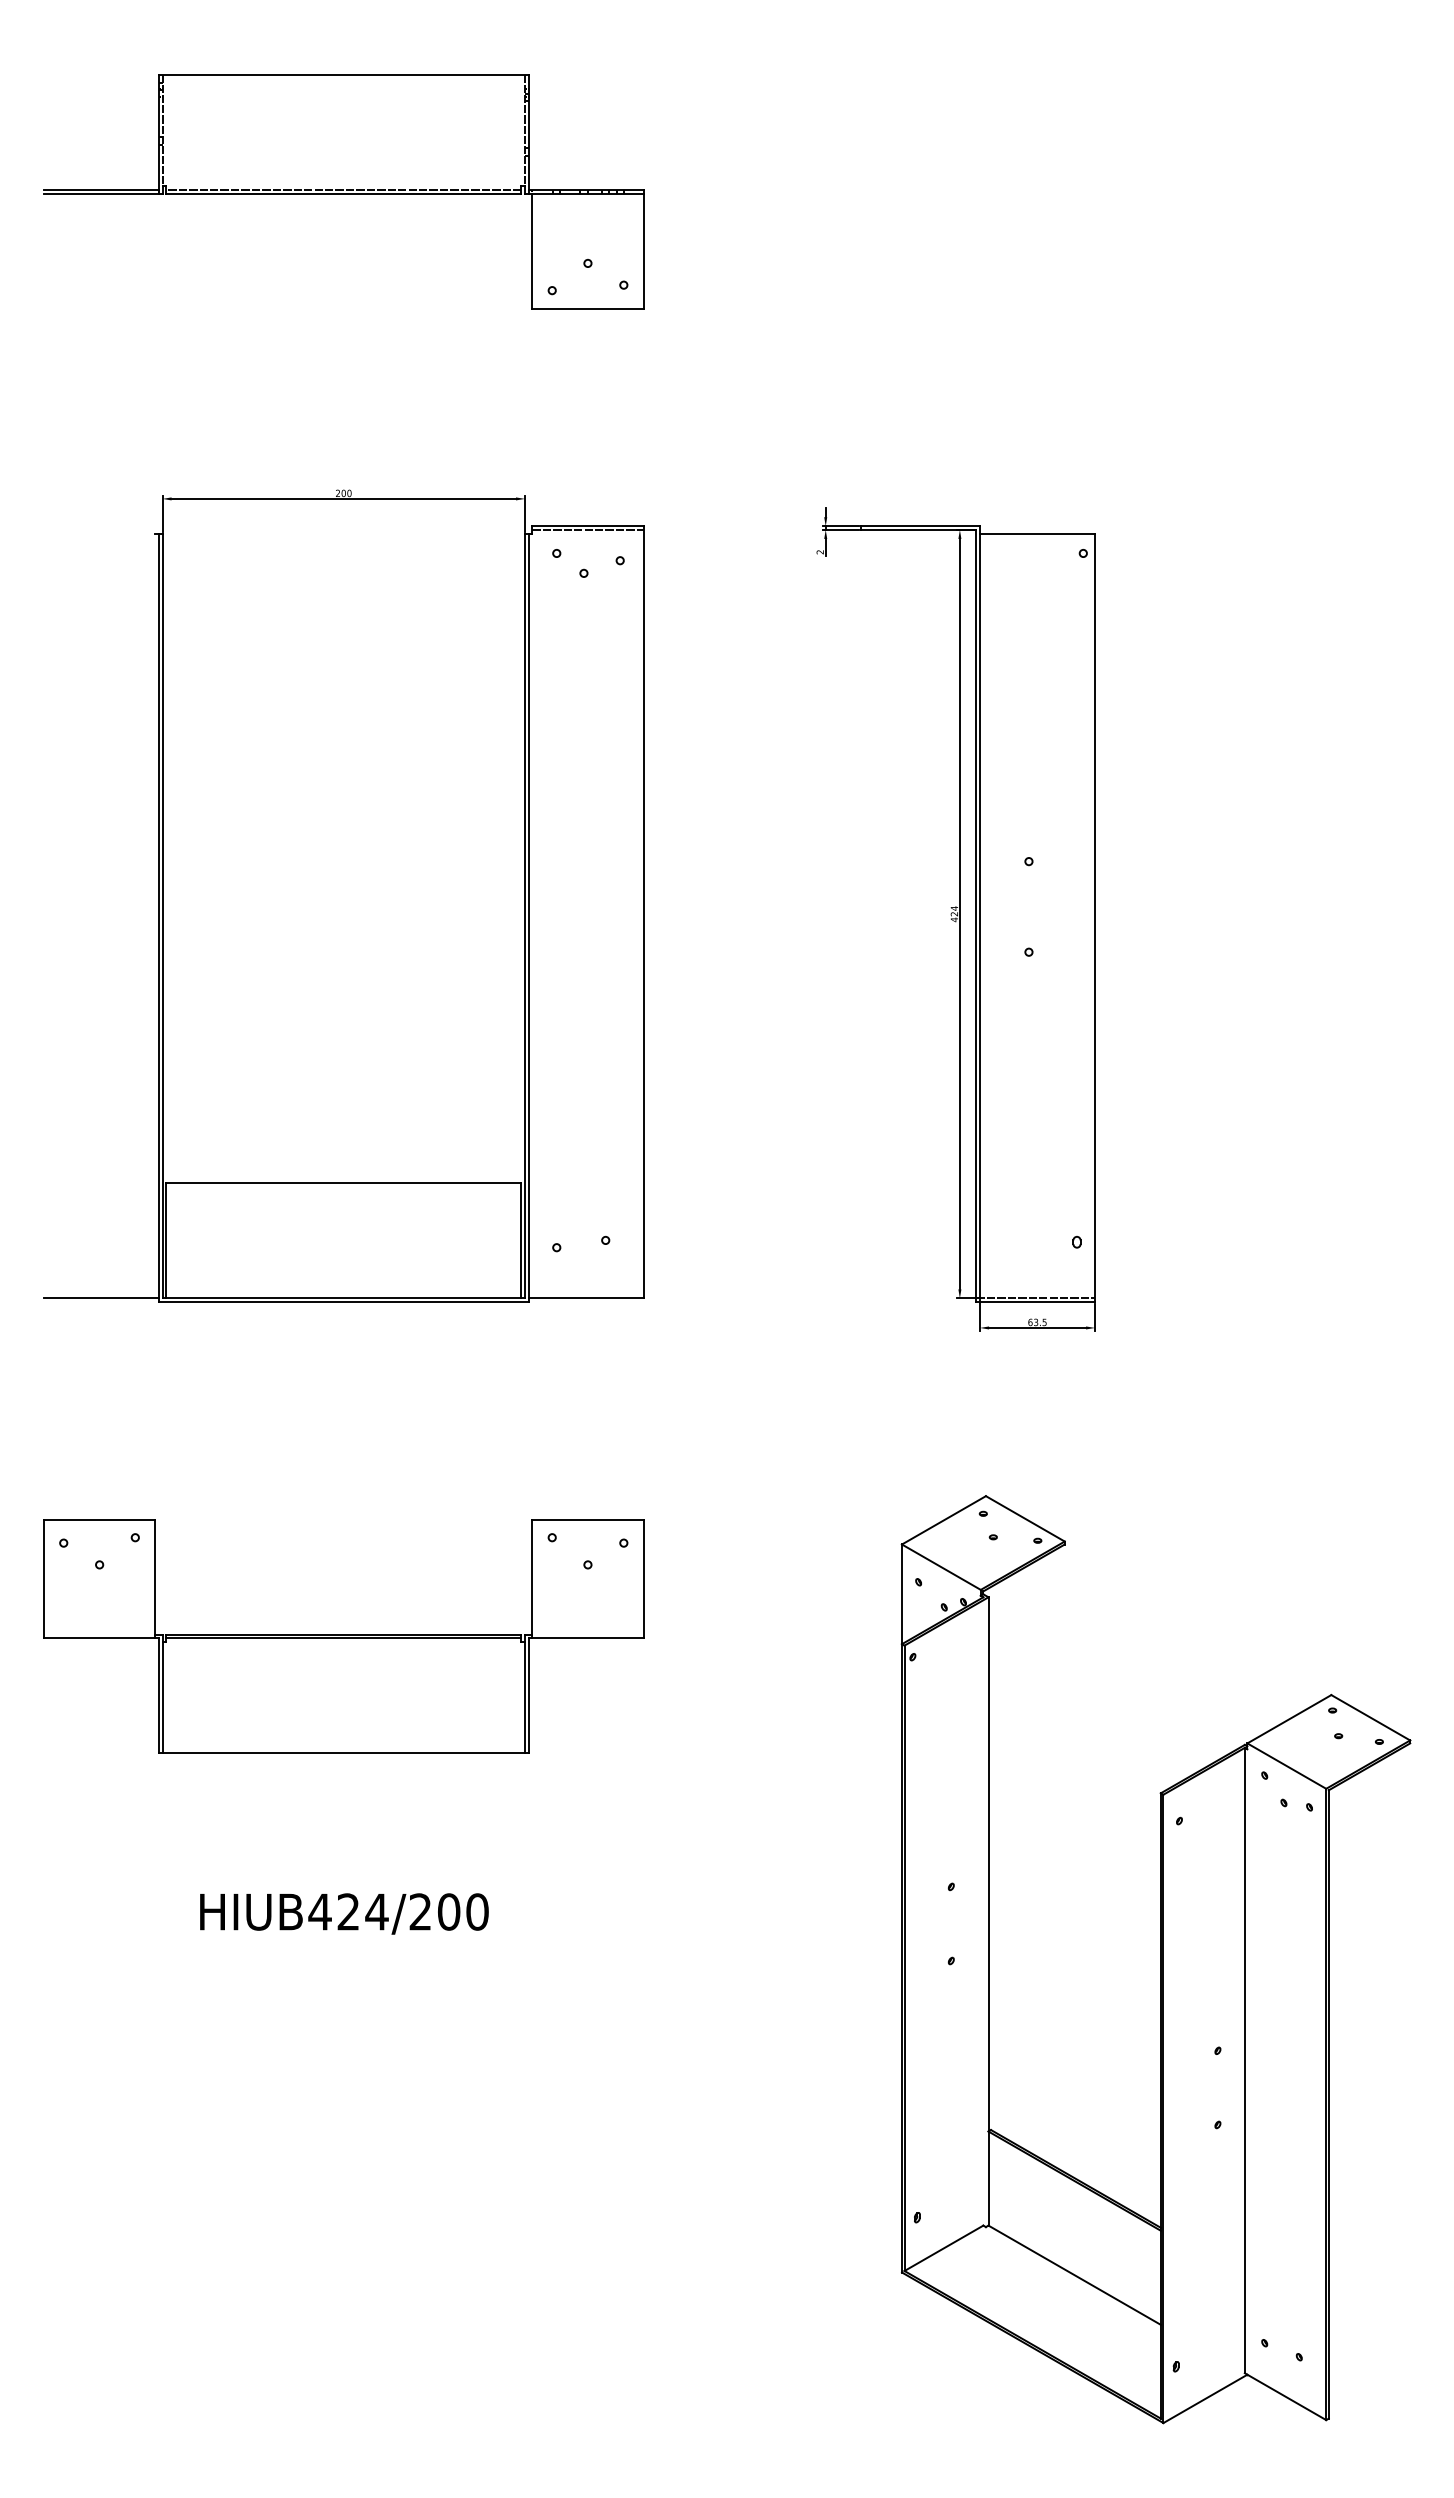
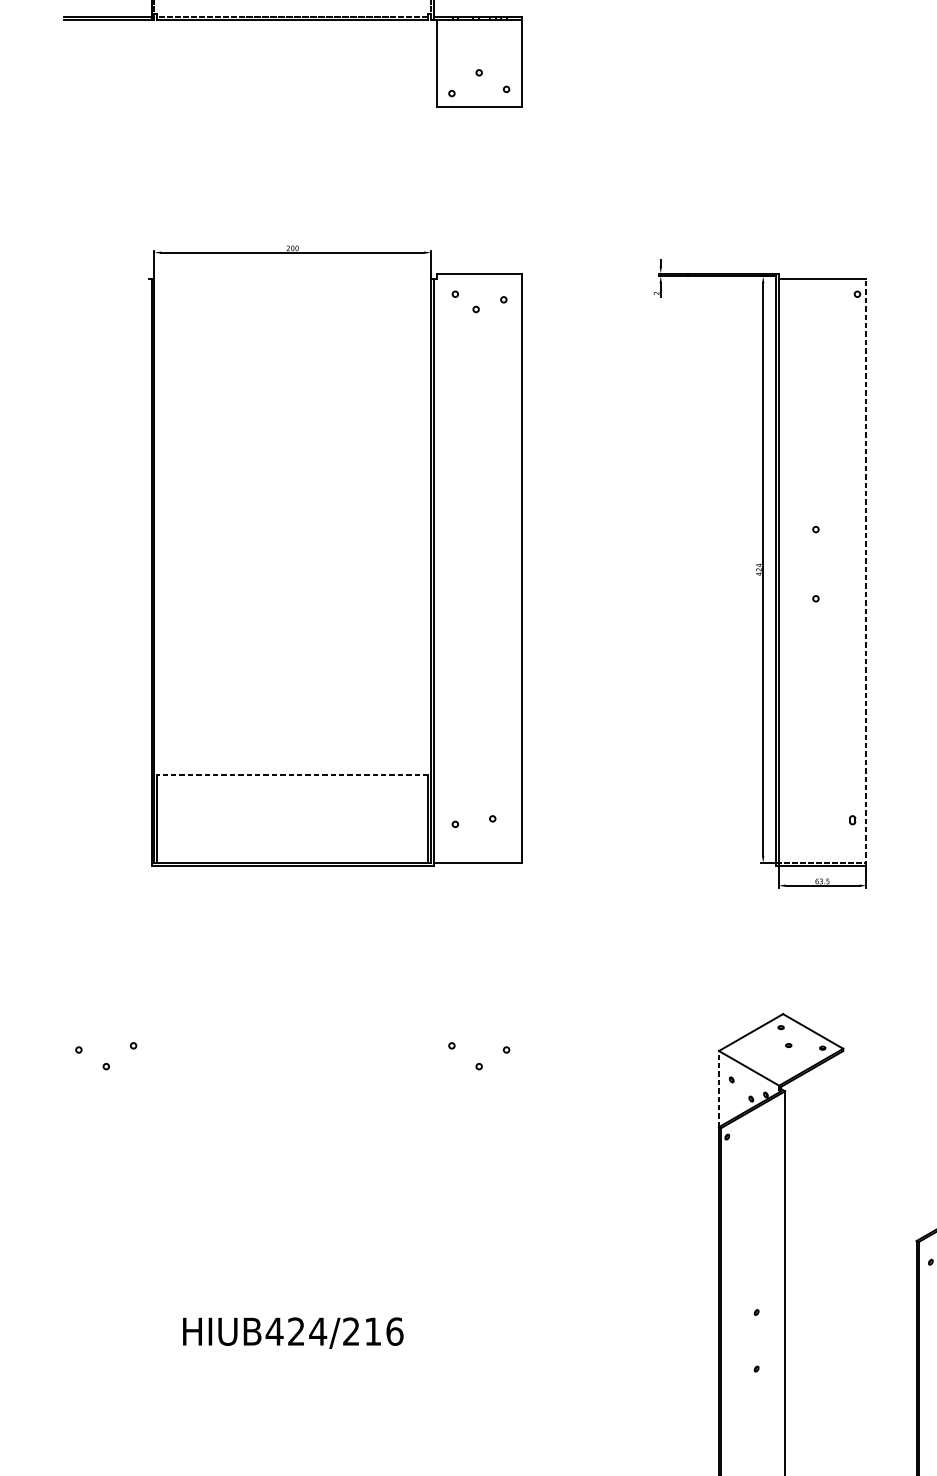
line: (587, 529) -> (478, 275), removed
line: (1095, 917) -> (866, 572), solid -> dashed
line: (343, 1183) -> (292, 775), solid -> dashed
line: (100, 1298) -> (106, 863), removed
line: (901, 1594) -> (718, 1089), solid -> dashed
part: (343, 1636) -> (292, 1121), removed
text: (463, 1911) -> (384, 1331), HIUB424/200 -> HIUB424/216

